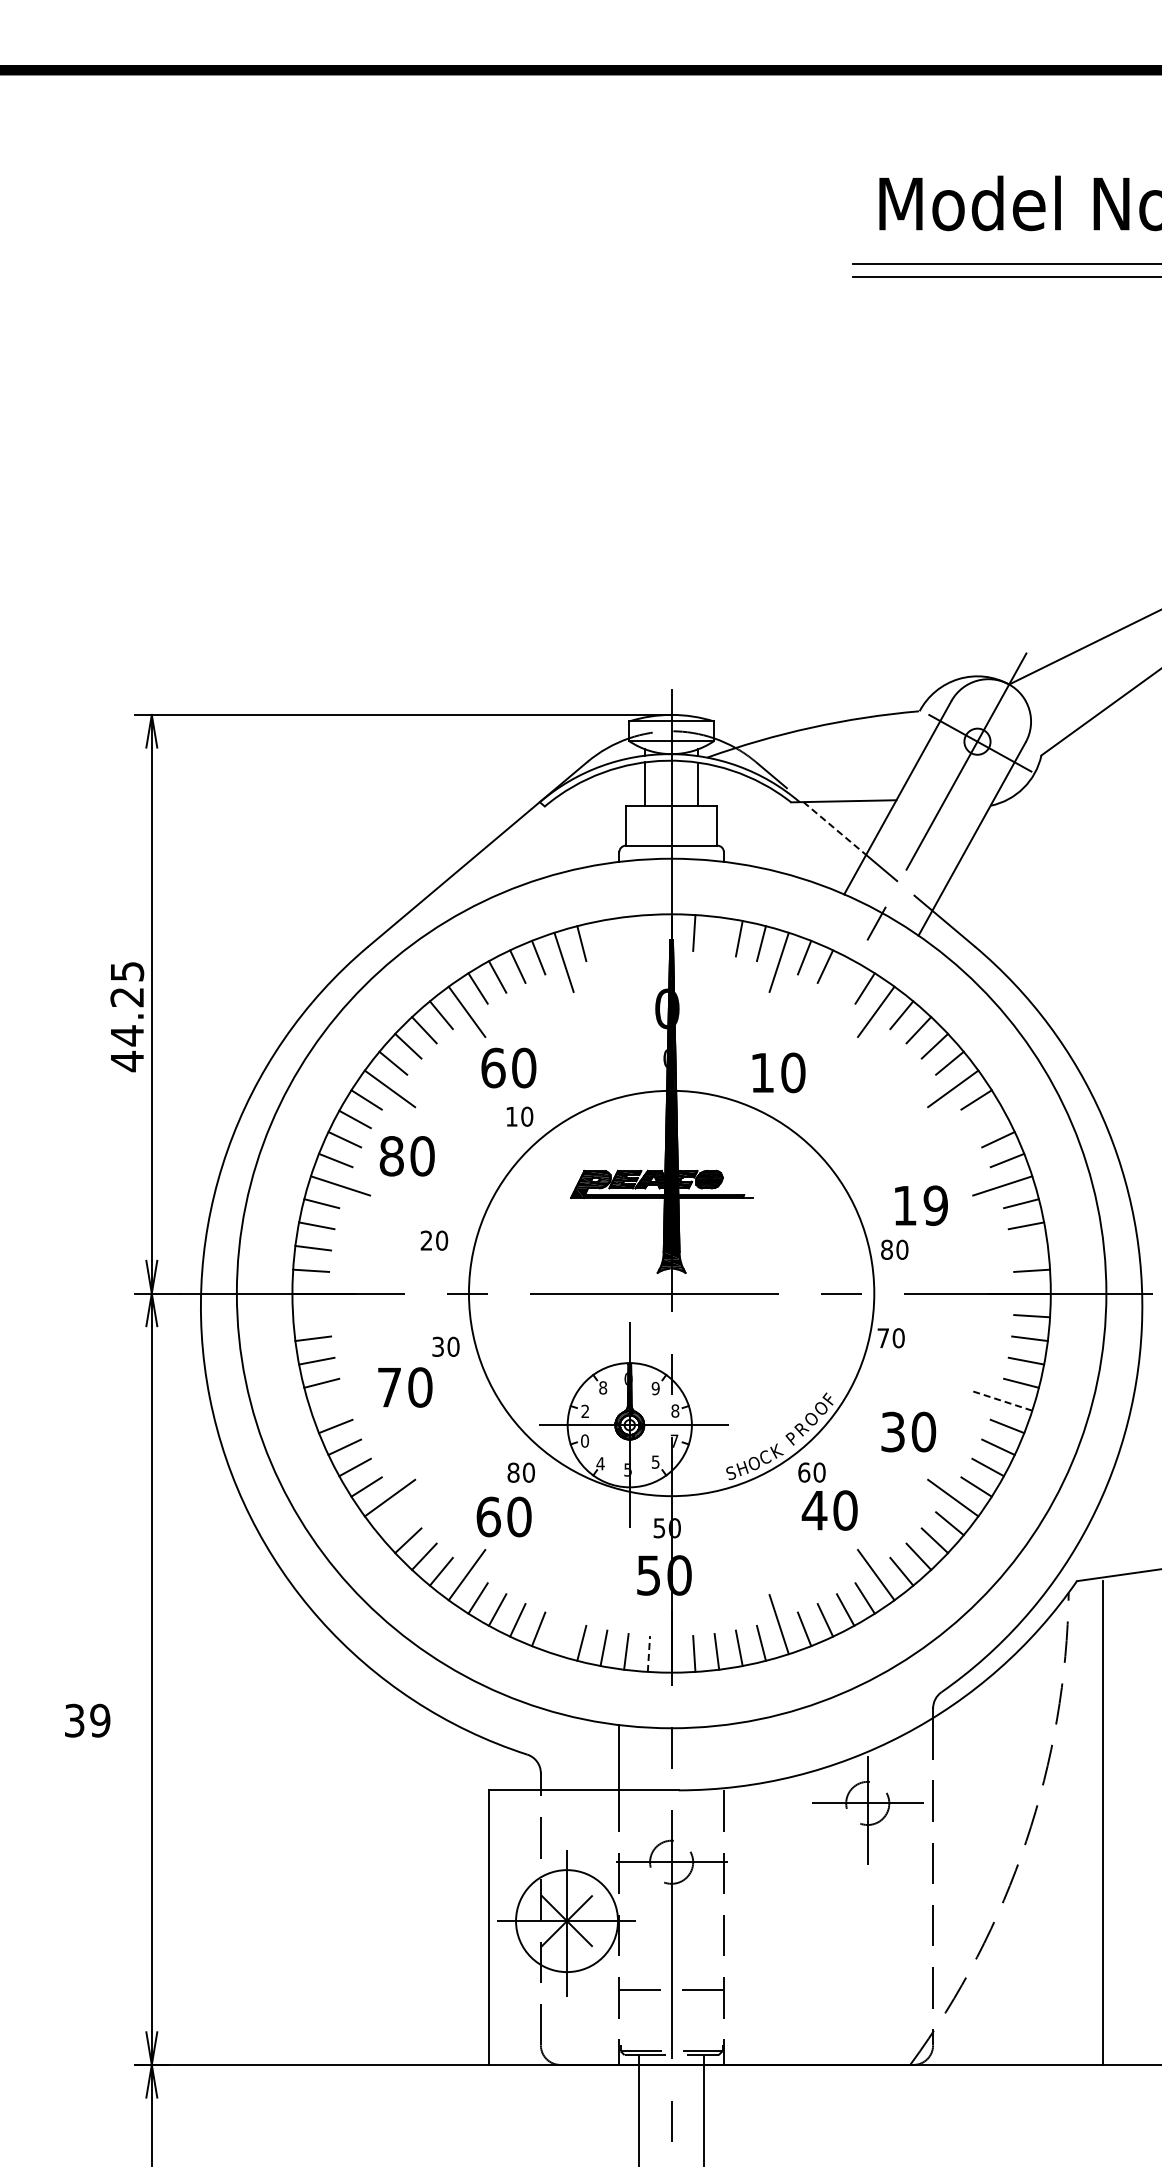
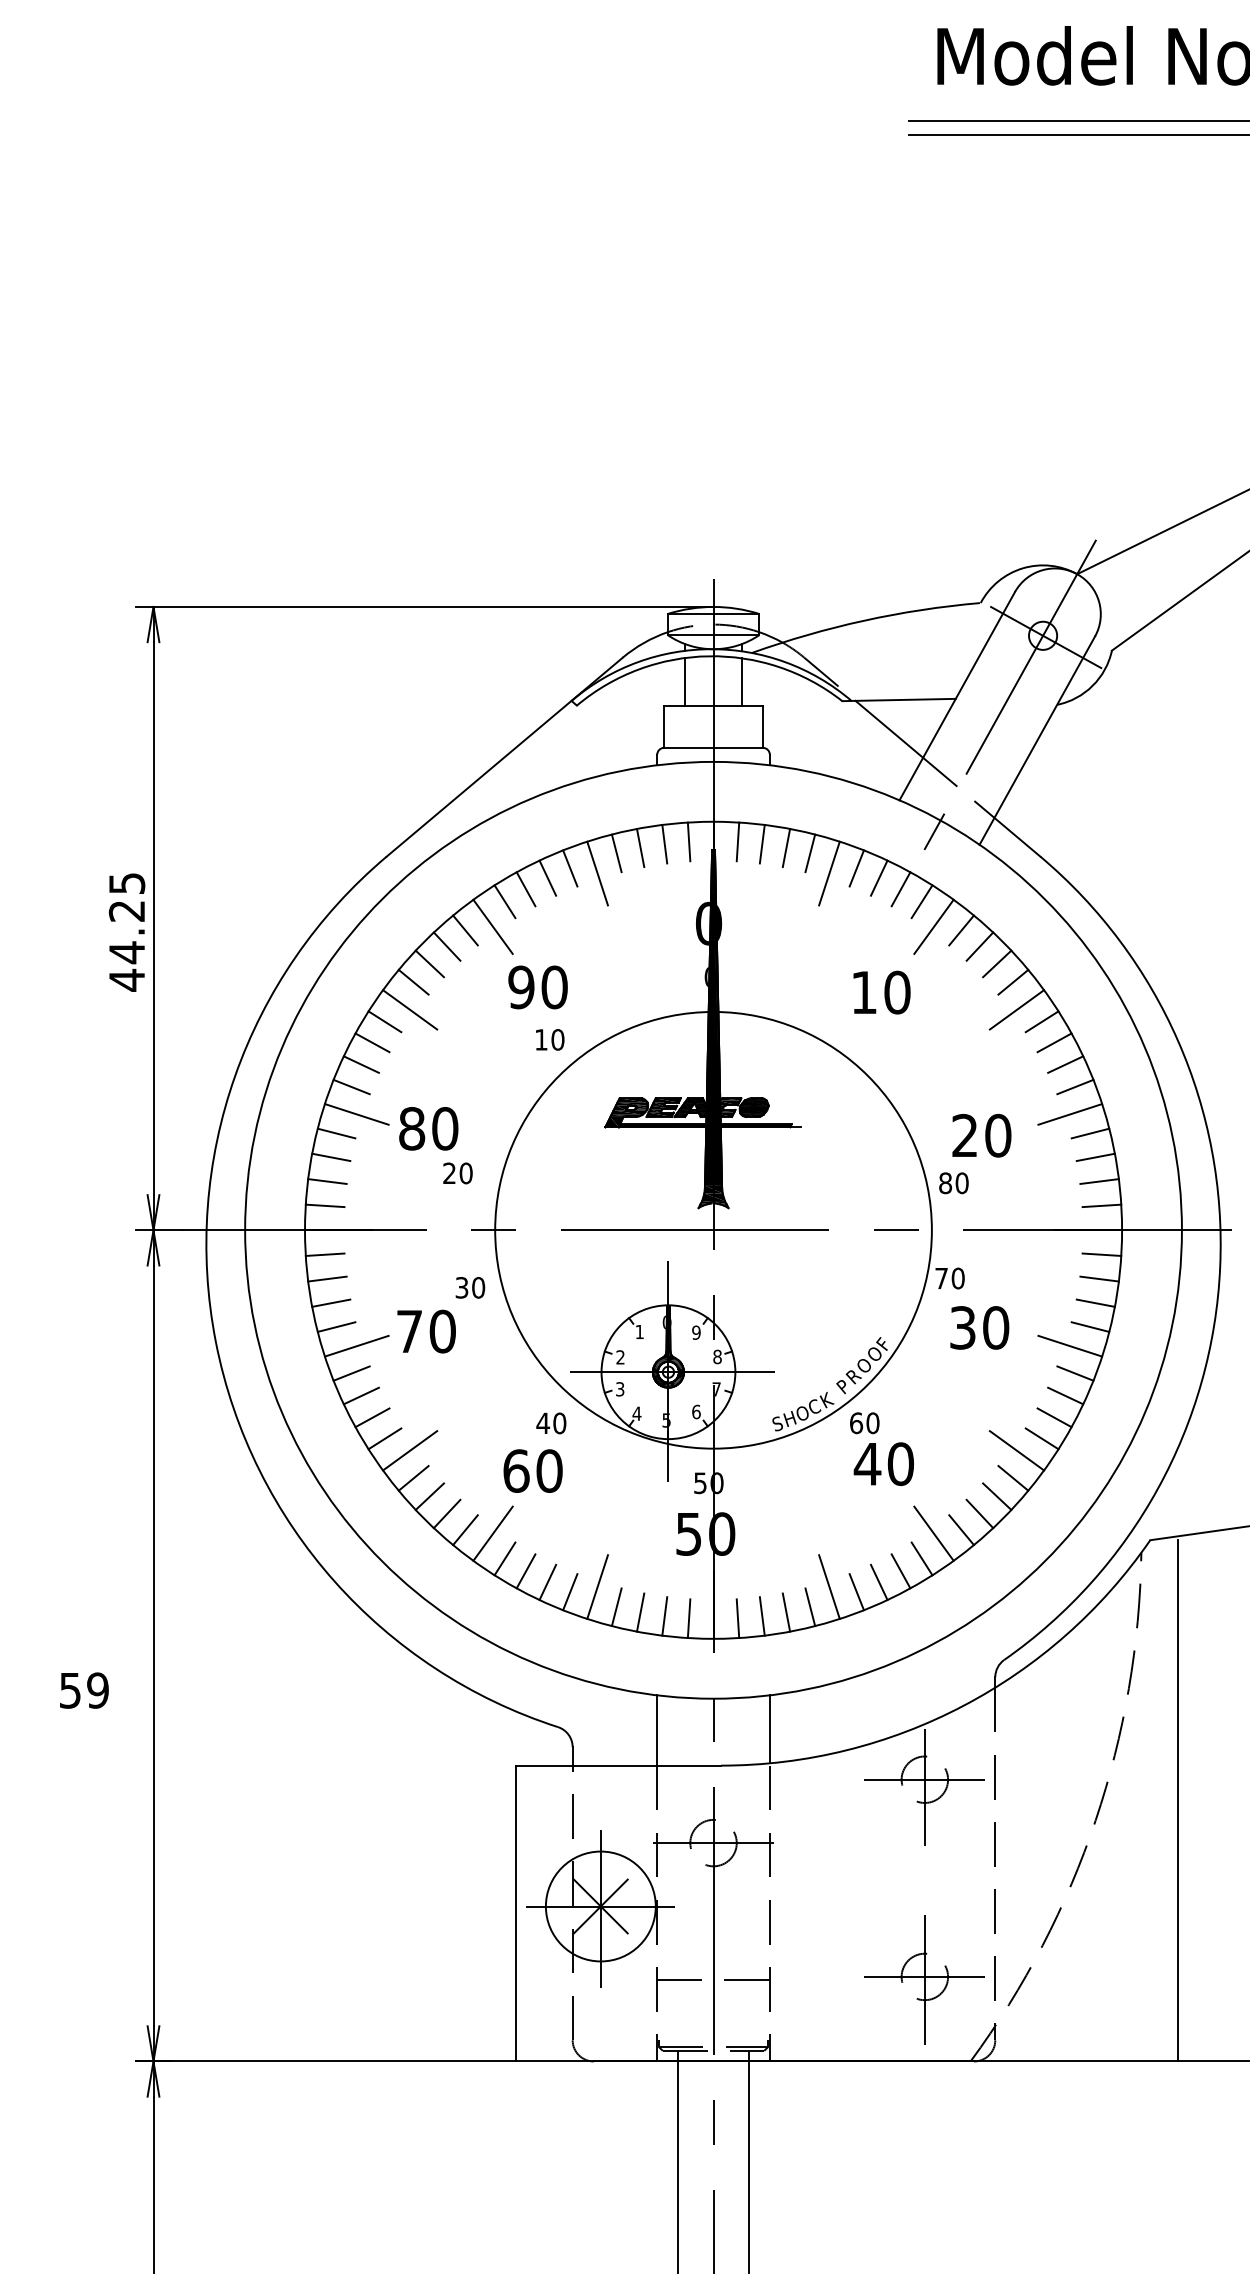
line: (834, 828) -> (889, 729), dashed -> solid
line: (648, 932) -> (688, 841), added
line: (626, 934) -> (664, 843), added
line: (716, 934) -> (761, 843), added
line: (603, 938) -> (640, 847), added
line: (845, 976) -> (900, 888), added
text: (493, 1067) -> (521, 986), 60 -> 90
text: (778, 1072) -> (881, 992), moved
line: (987, 1119) -> (1053, 1042), added
text: (406, 1156) -> (427, 1129), moved
text: (920, 1205) -> (981, 1135), 19 -> 20
line: (1029, 1247) -> (1099, 1180), added
line: (311, 1316) -> (325, 1255), added
text: (603, 1387) -> (640, 1331), 8 -> 1
line: (340, 1400) -> (356, 1345), added
line: (1002, 1400) -> (1070, 1345), dashed -> solid
text: (908, 1431) -> (979, 1327), moved
text: (584, 1440) -> (619, 1388), 0 -> 3
text: (655, 1461) -> (696, 1411), 5 -> 6
text: (513, 1472) -> (543, 1423), 80 -> 40
line: (393, 1523) -> (413, 1478), added
line: (563, 1624) -> (597, 1586), added
line: (648, 1653) -> (688, 1618), dashed -> solid
text: (74, 1720) -> (70, 1690), 39 -> 59
line: (723, 1756) -> (769, 1729), added
part: (867, 1989) -> (924, 1980), added

